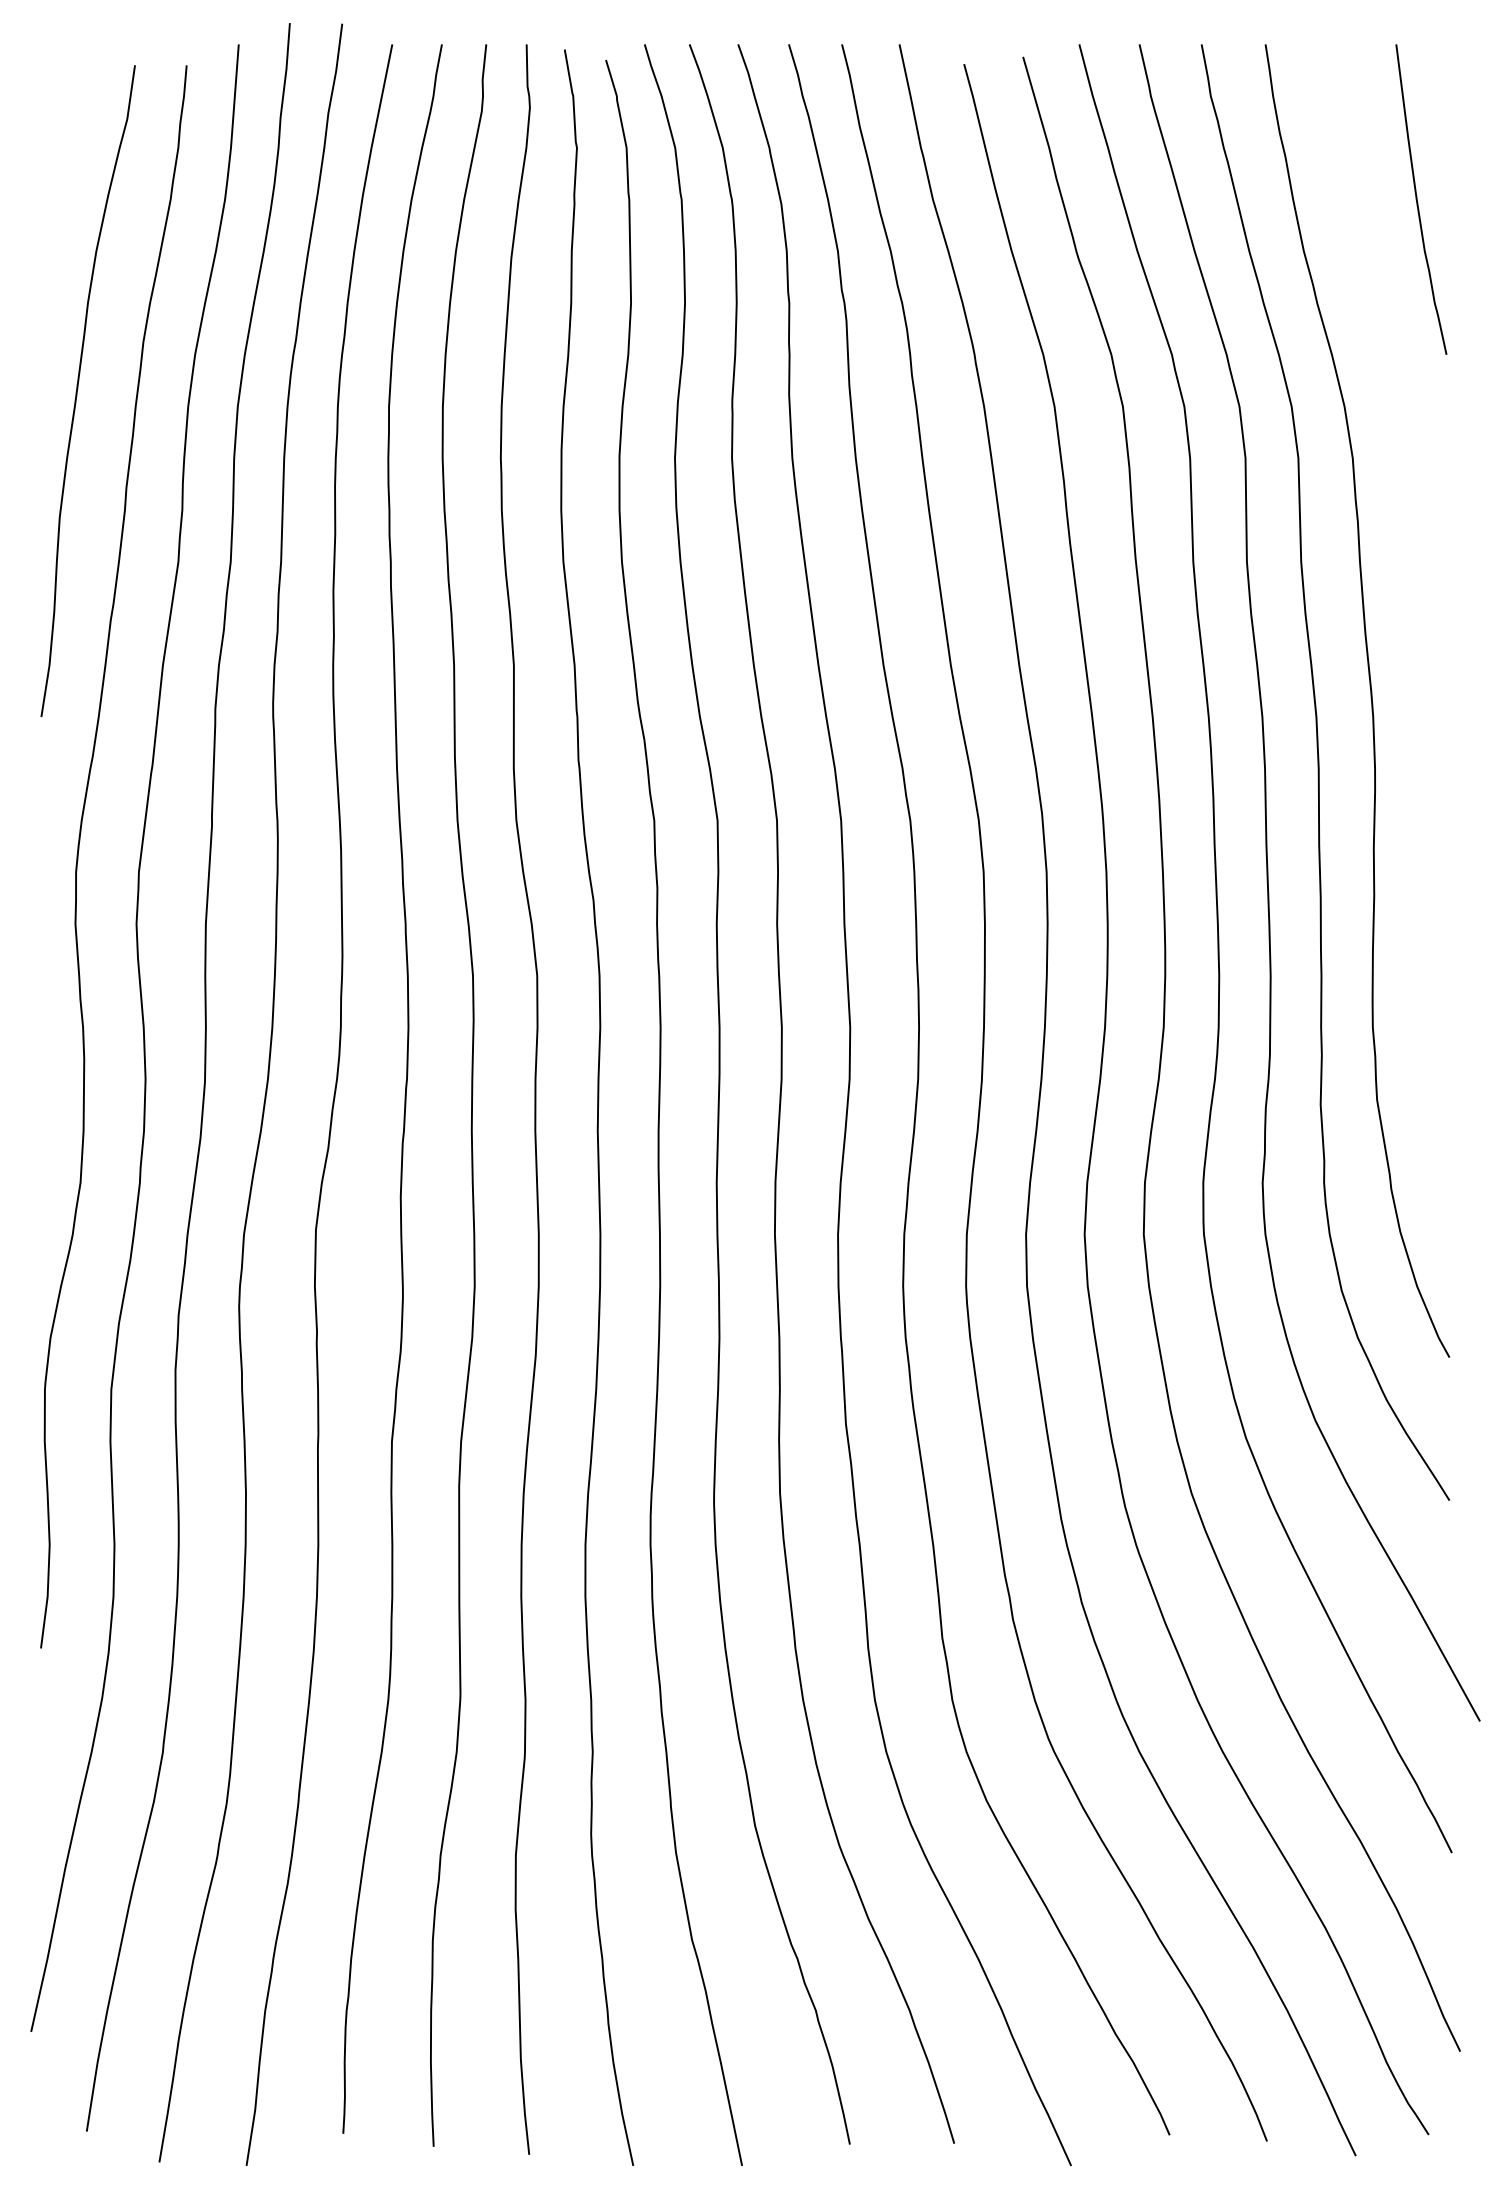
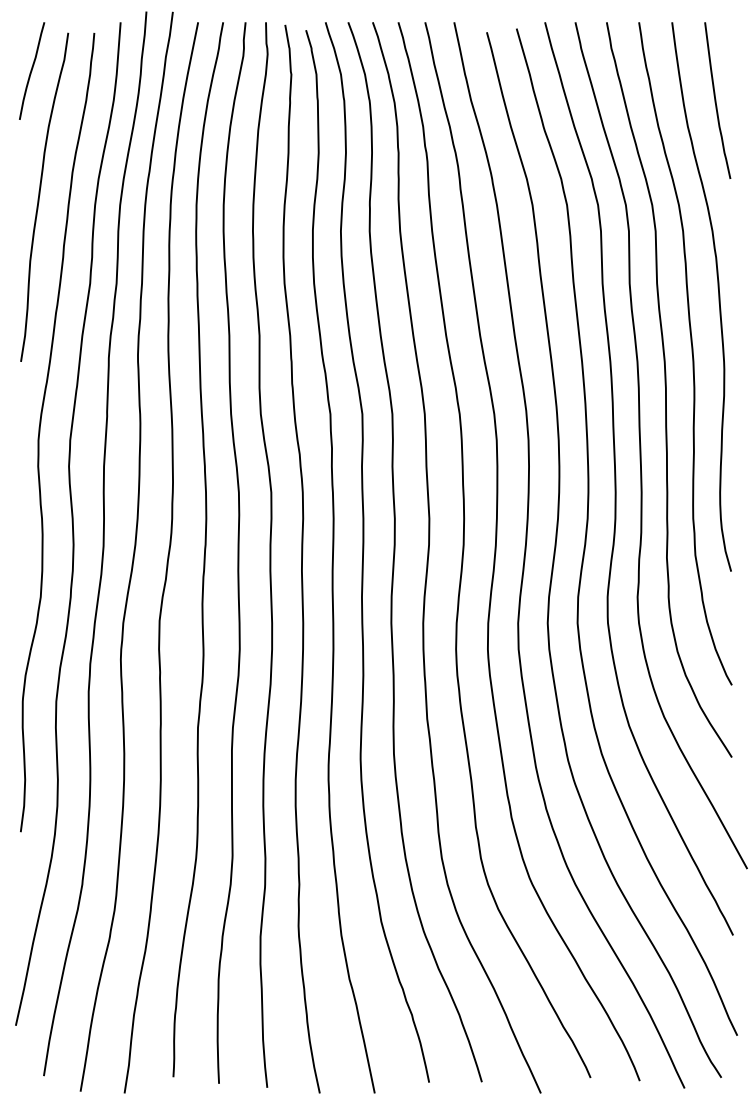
curve: (64, 139) -> (32, 70), added
curve: (1422, 587) -> (718, 296), added

